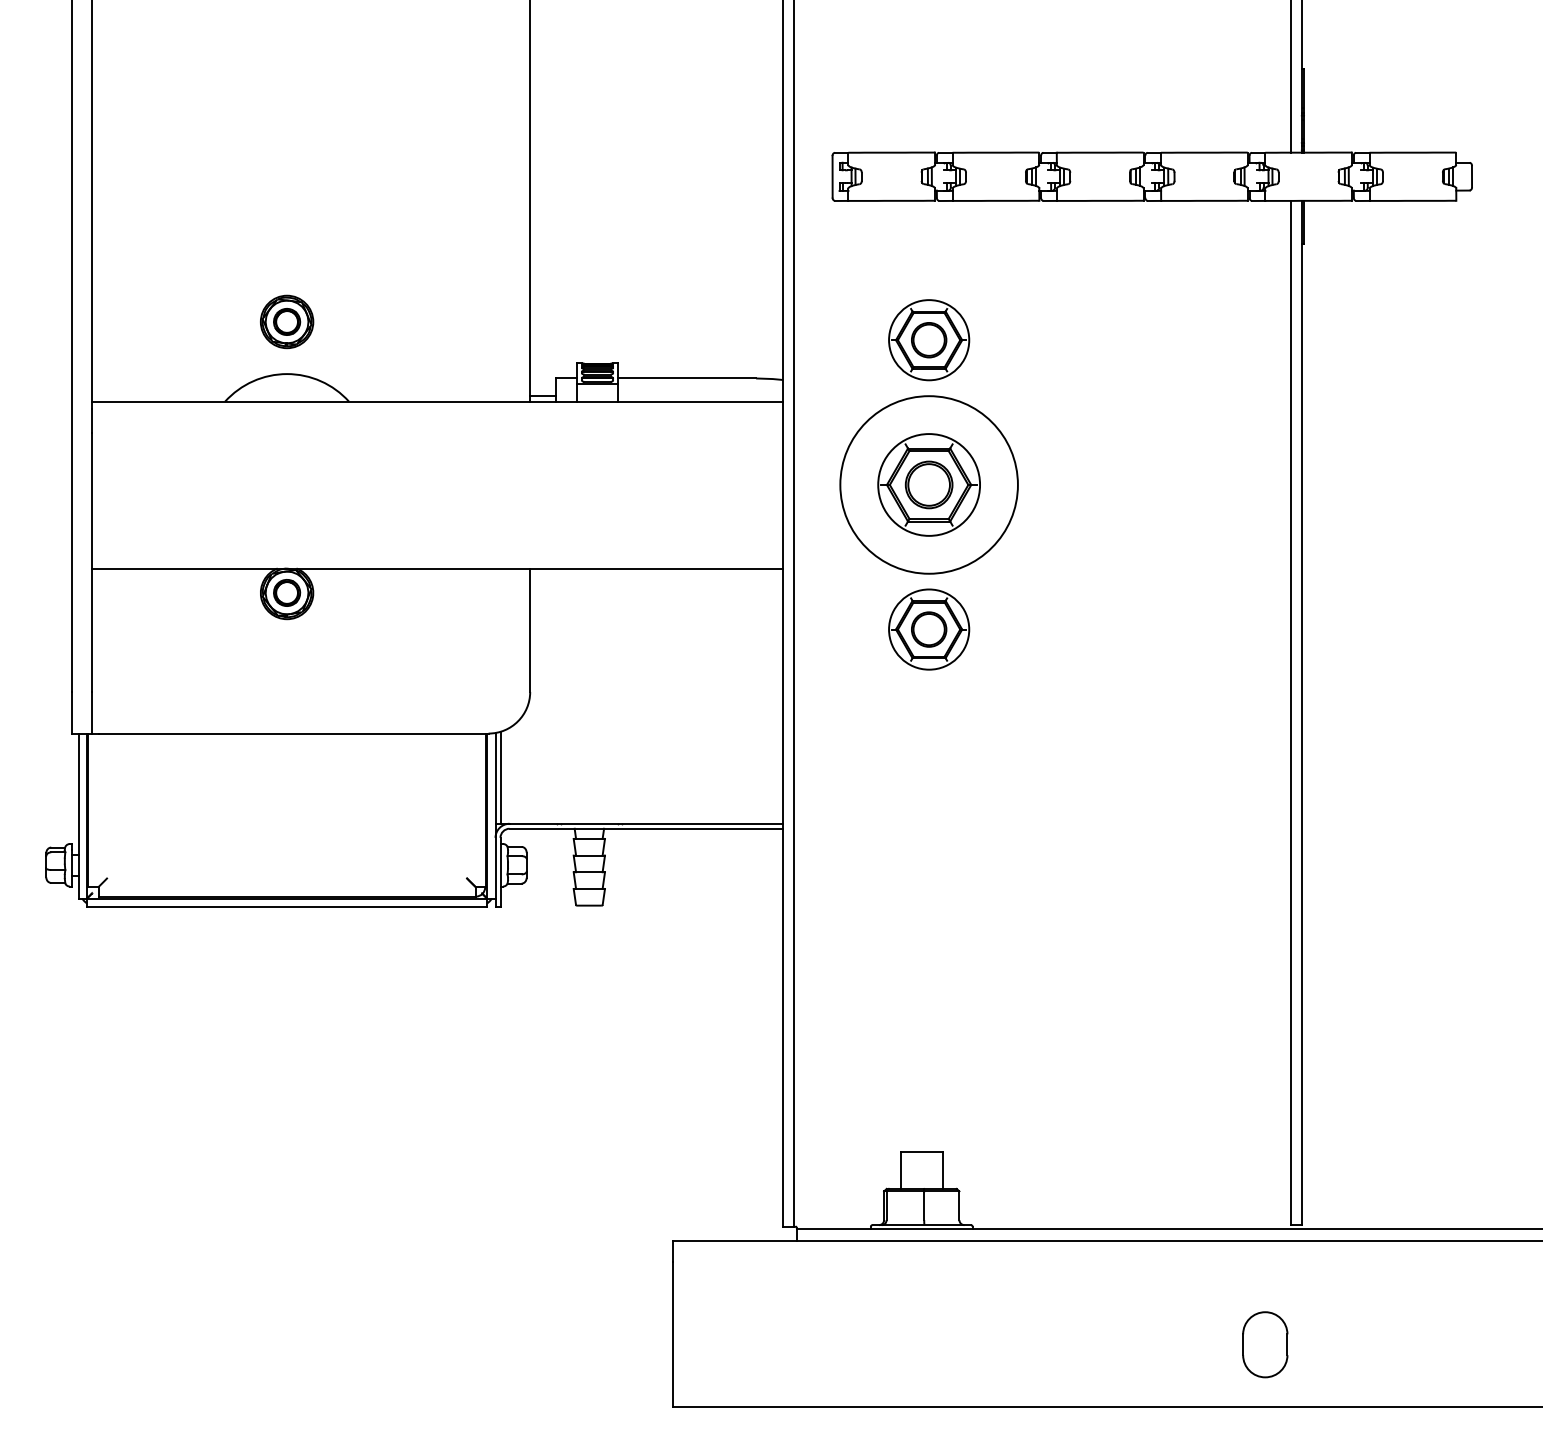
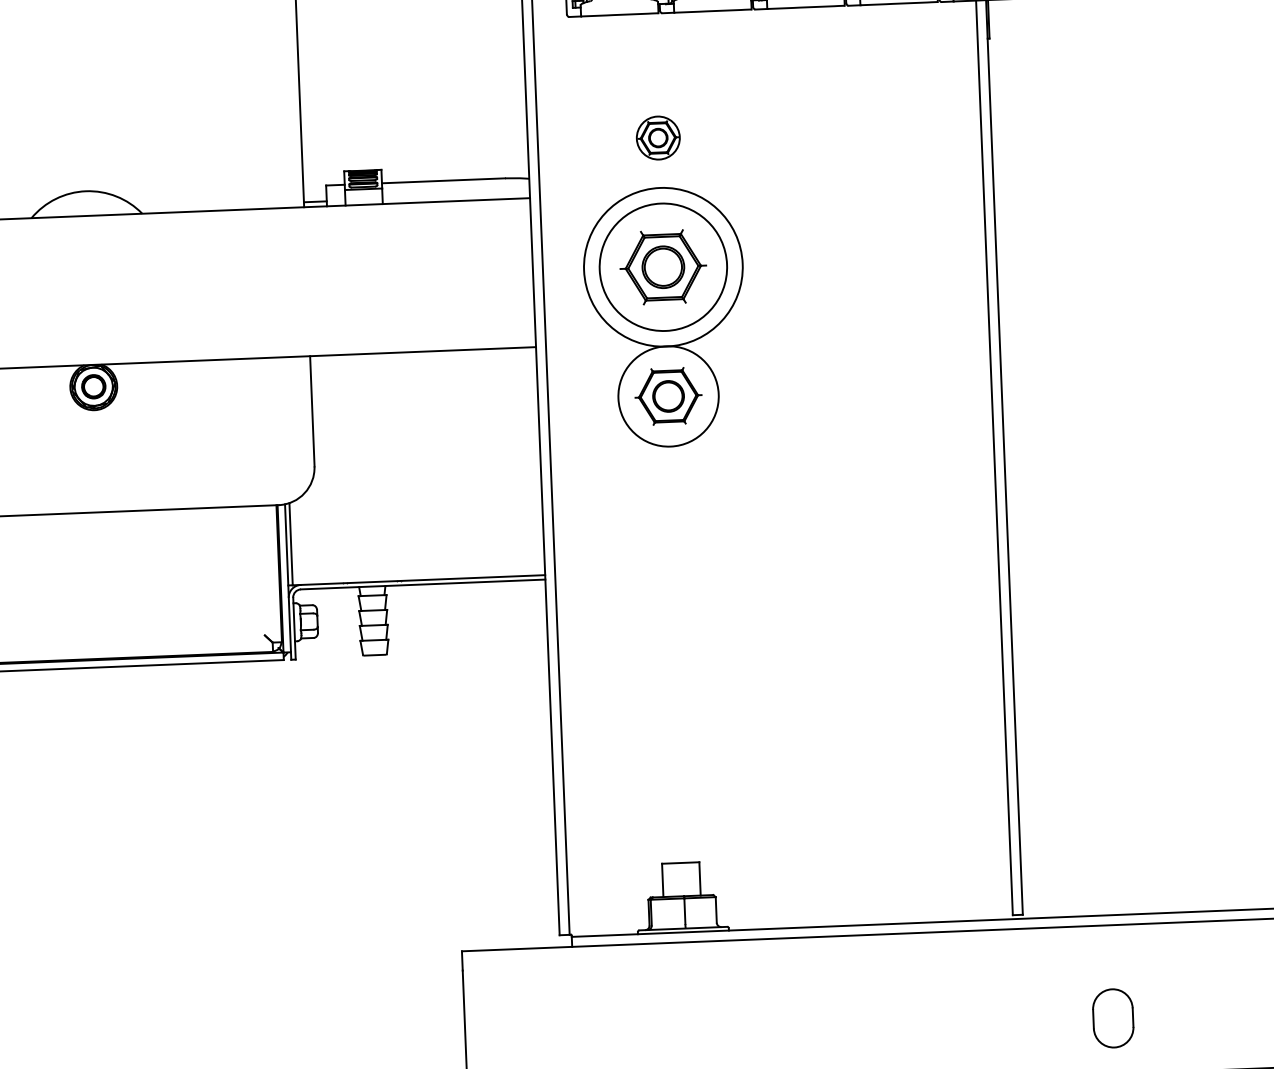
part: (287, 321) -> (84, 144), removed
part: (929, 340) -> (658, 138), size x0.6
circle: (929, 484) -> (663, 266), size x1.4
circle: (929, 629) -> (668, 396), size x1.4
part: (1265, 1344) -> (1113, 1018), moved

